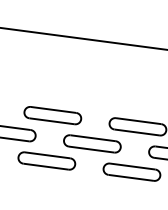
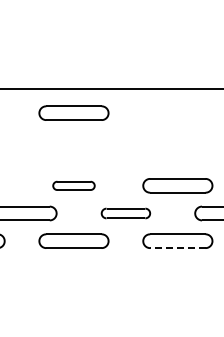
part: (60, 55) -> (73, 112), added
part: (52, 115) -> (73, 185), size x0.6
part: (92, 143) -> (125, 213), size x0.7
line: (130, 178) -> (177, 248), solid -> dashed

